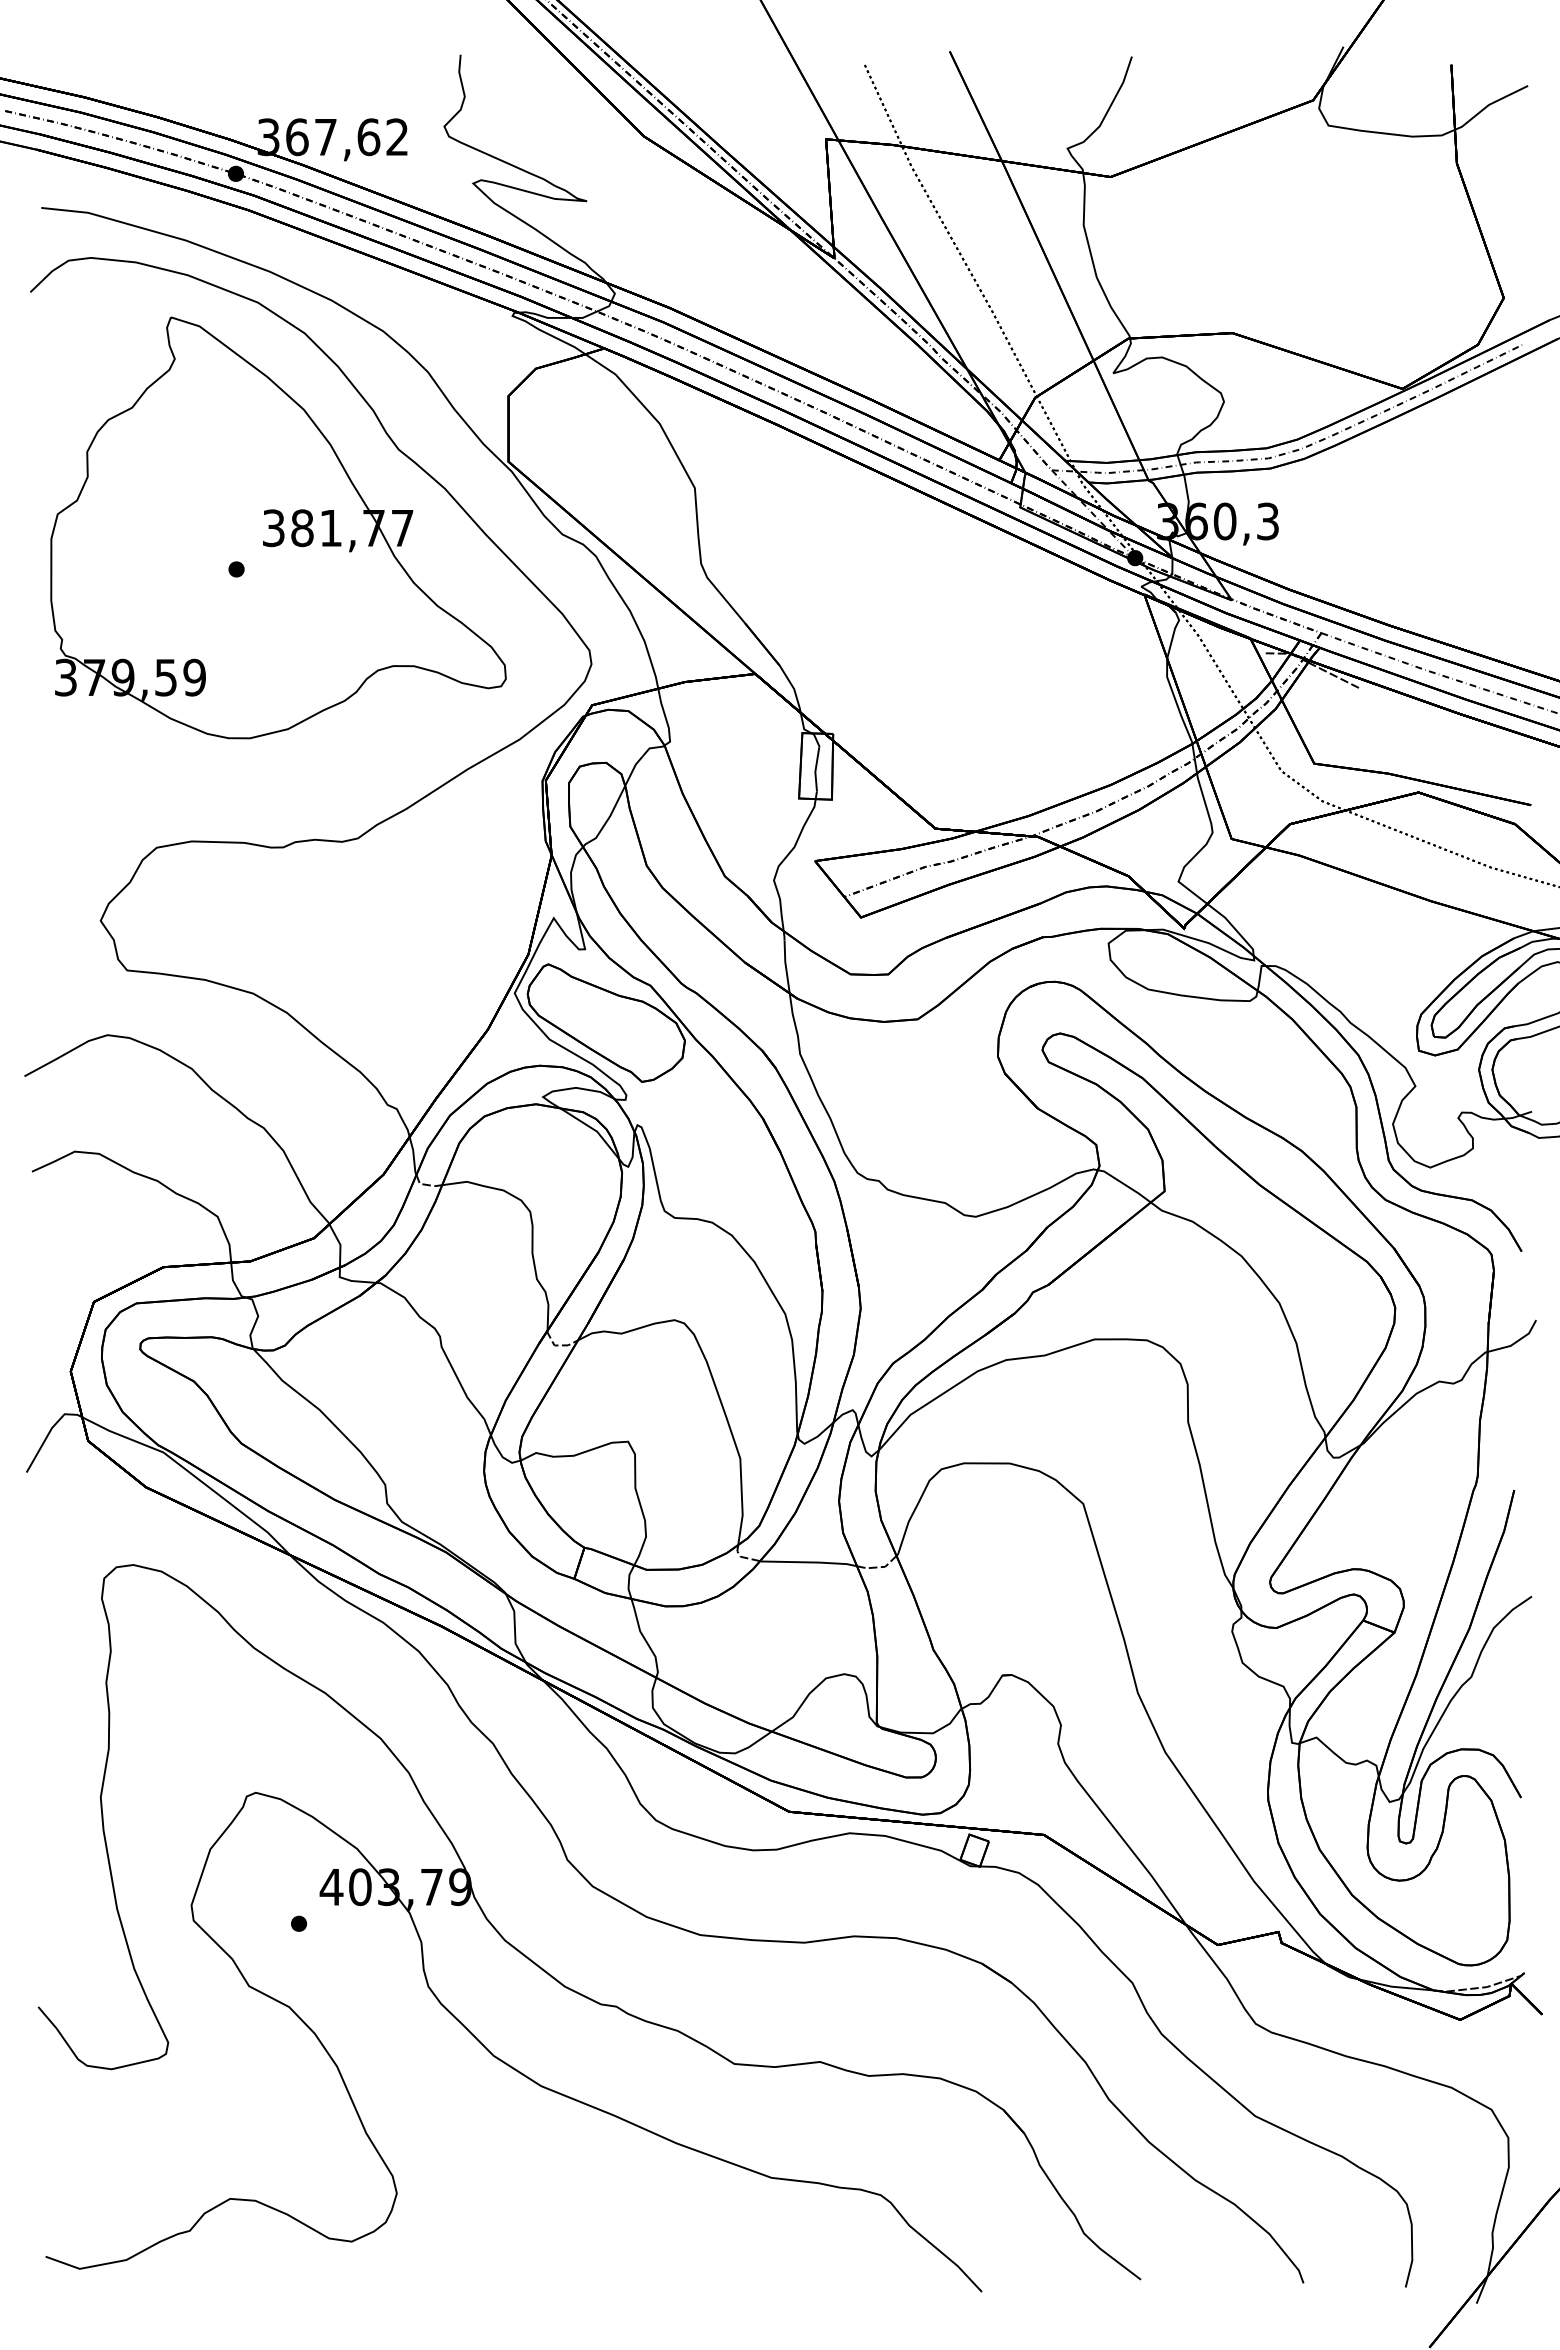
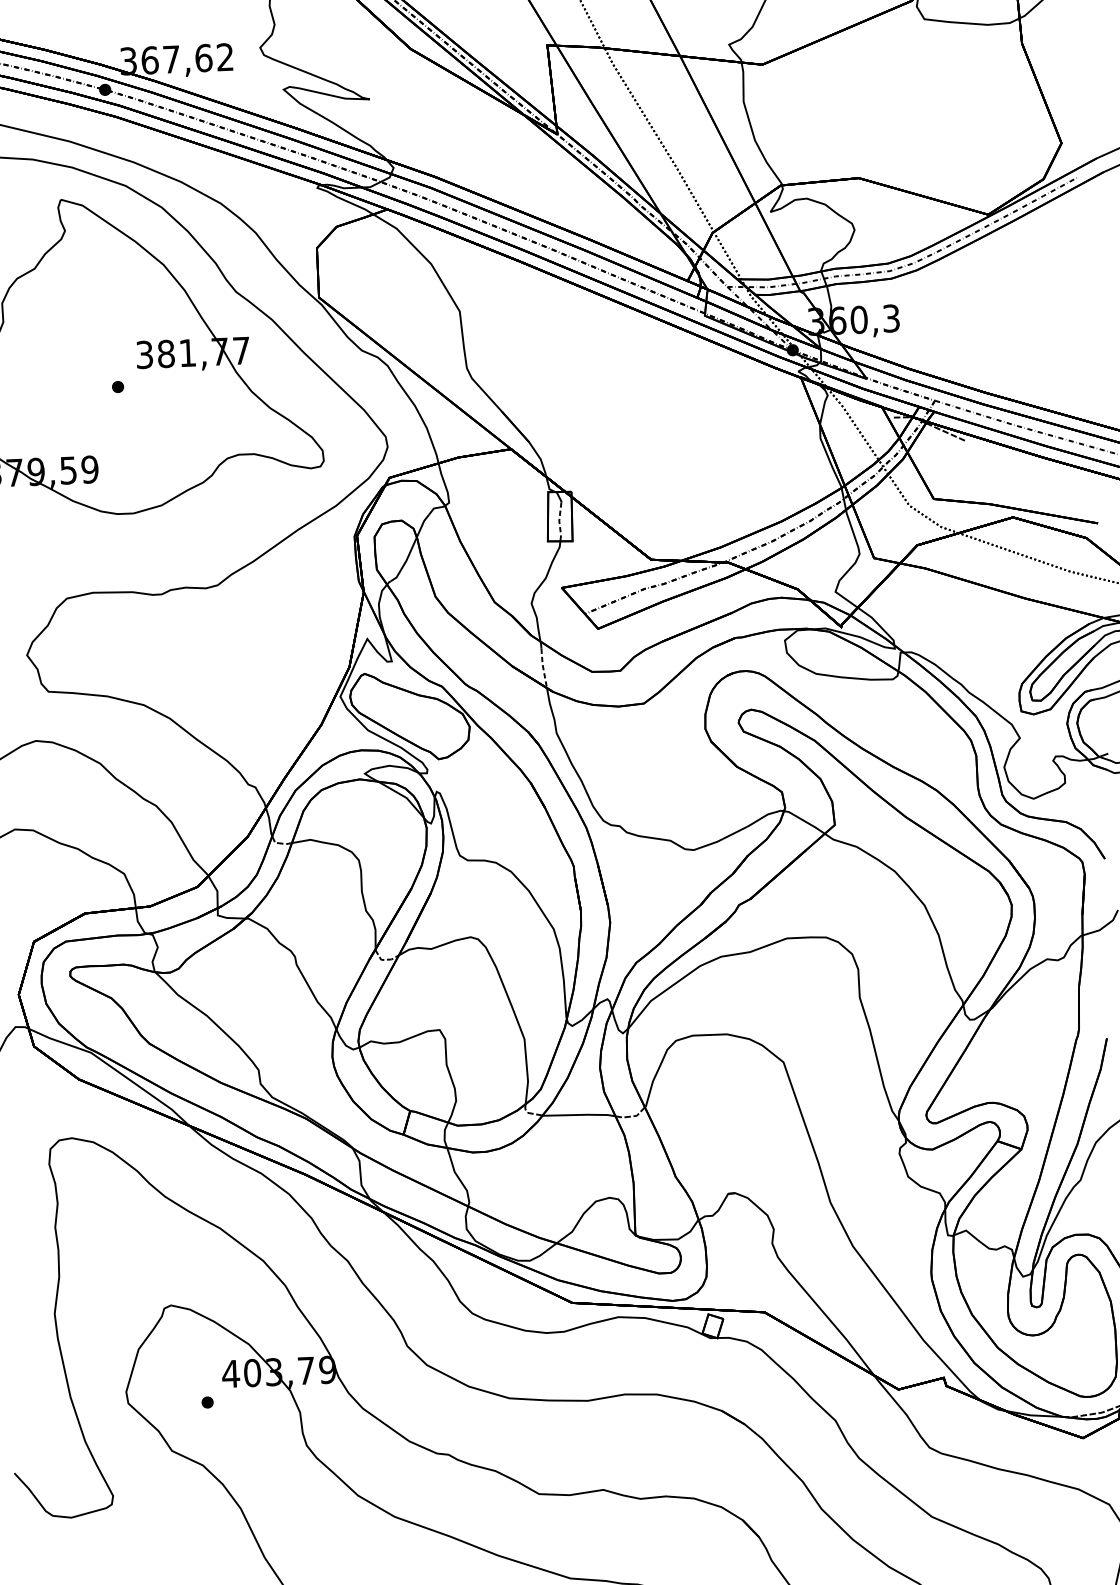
line: (815, 771) -> (559, 520), solid -> dashed
line: (785, 966) -> (542, 668), solid -> dashed

